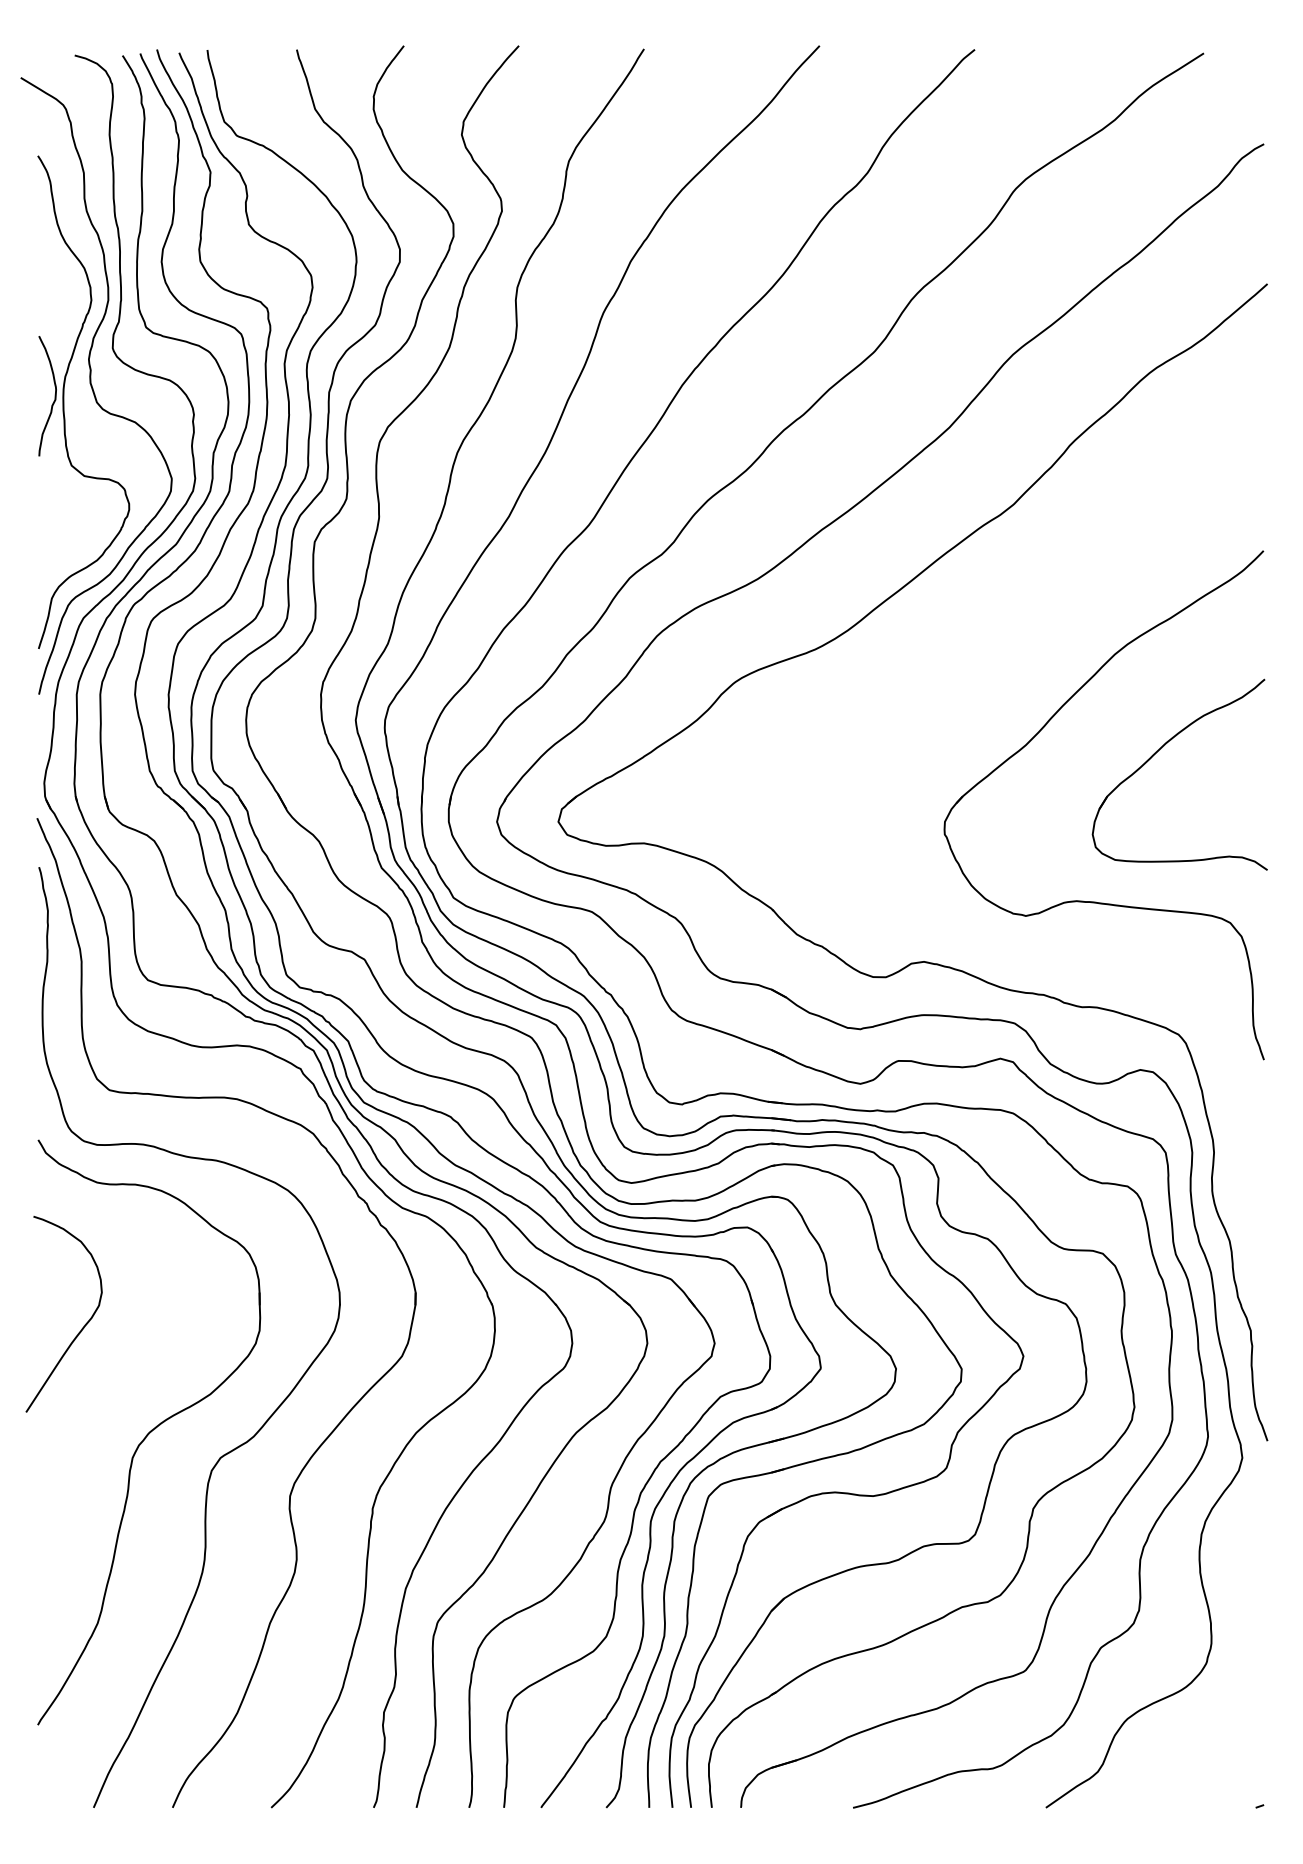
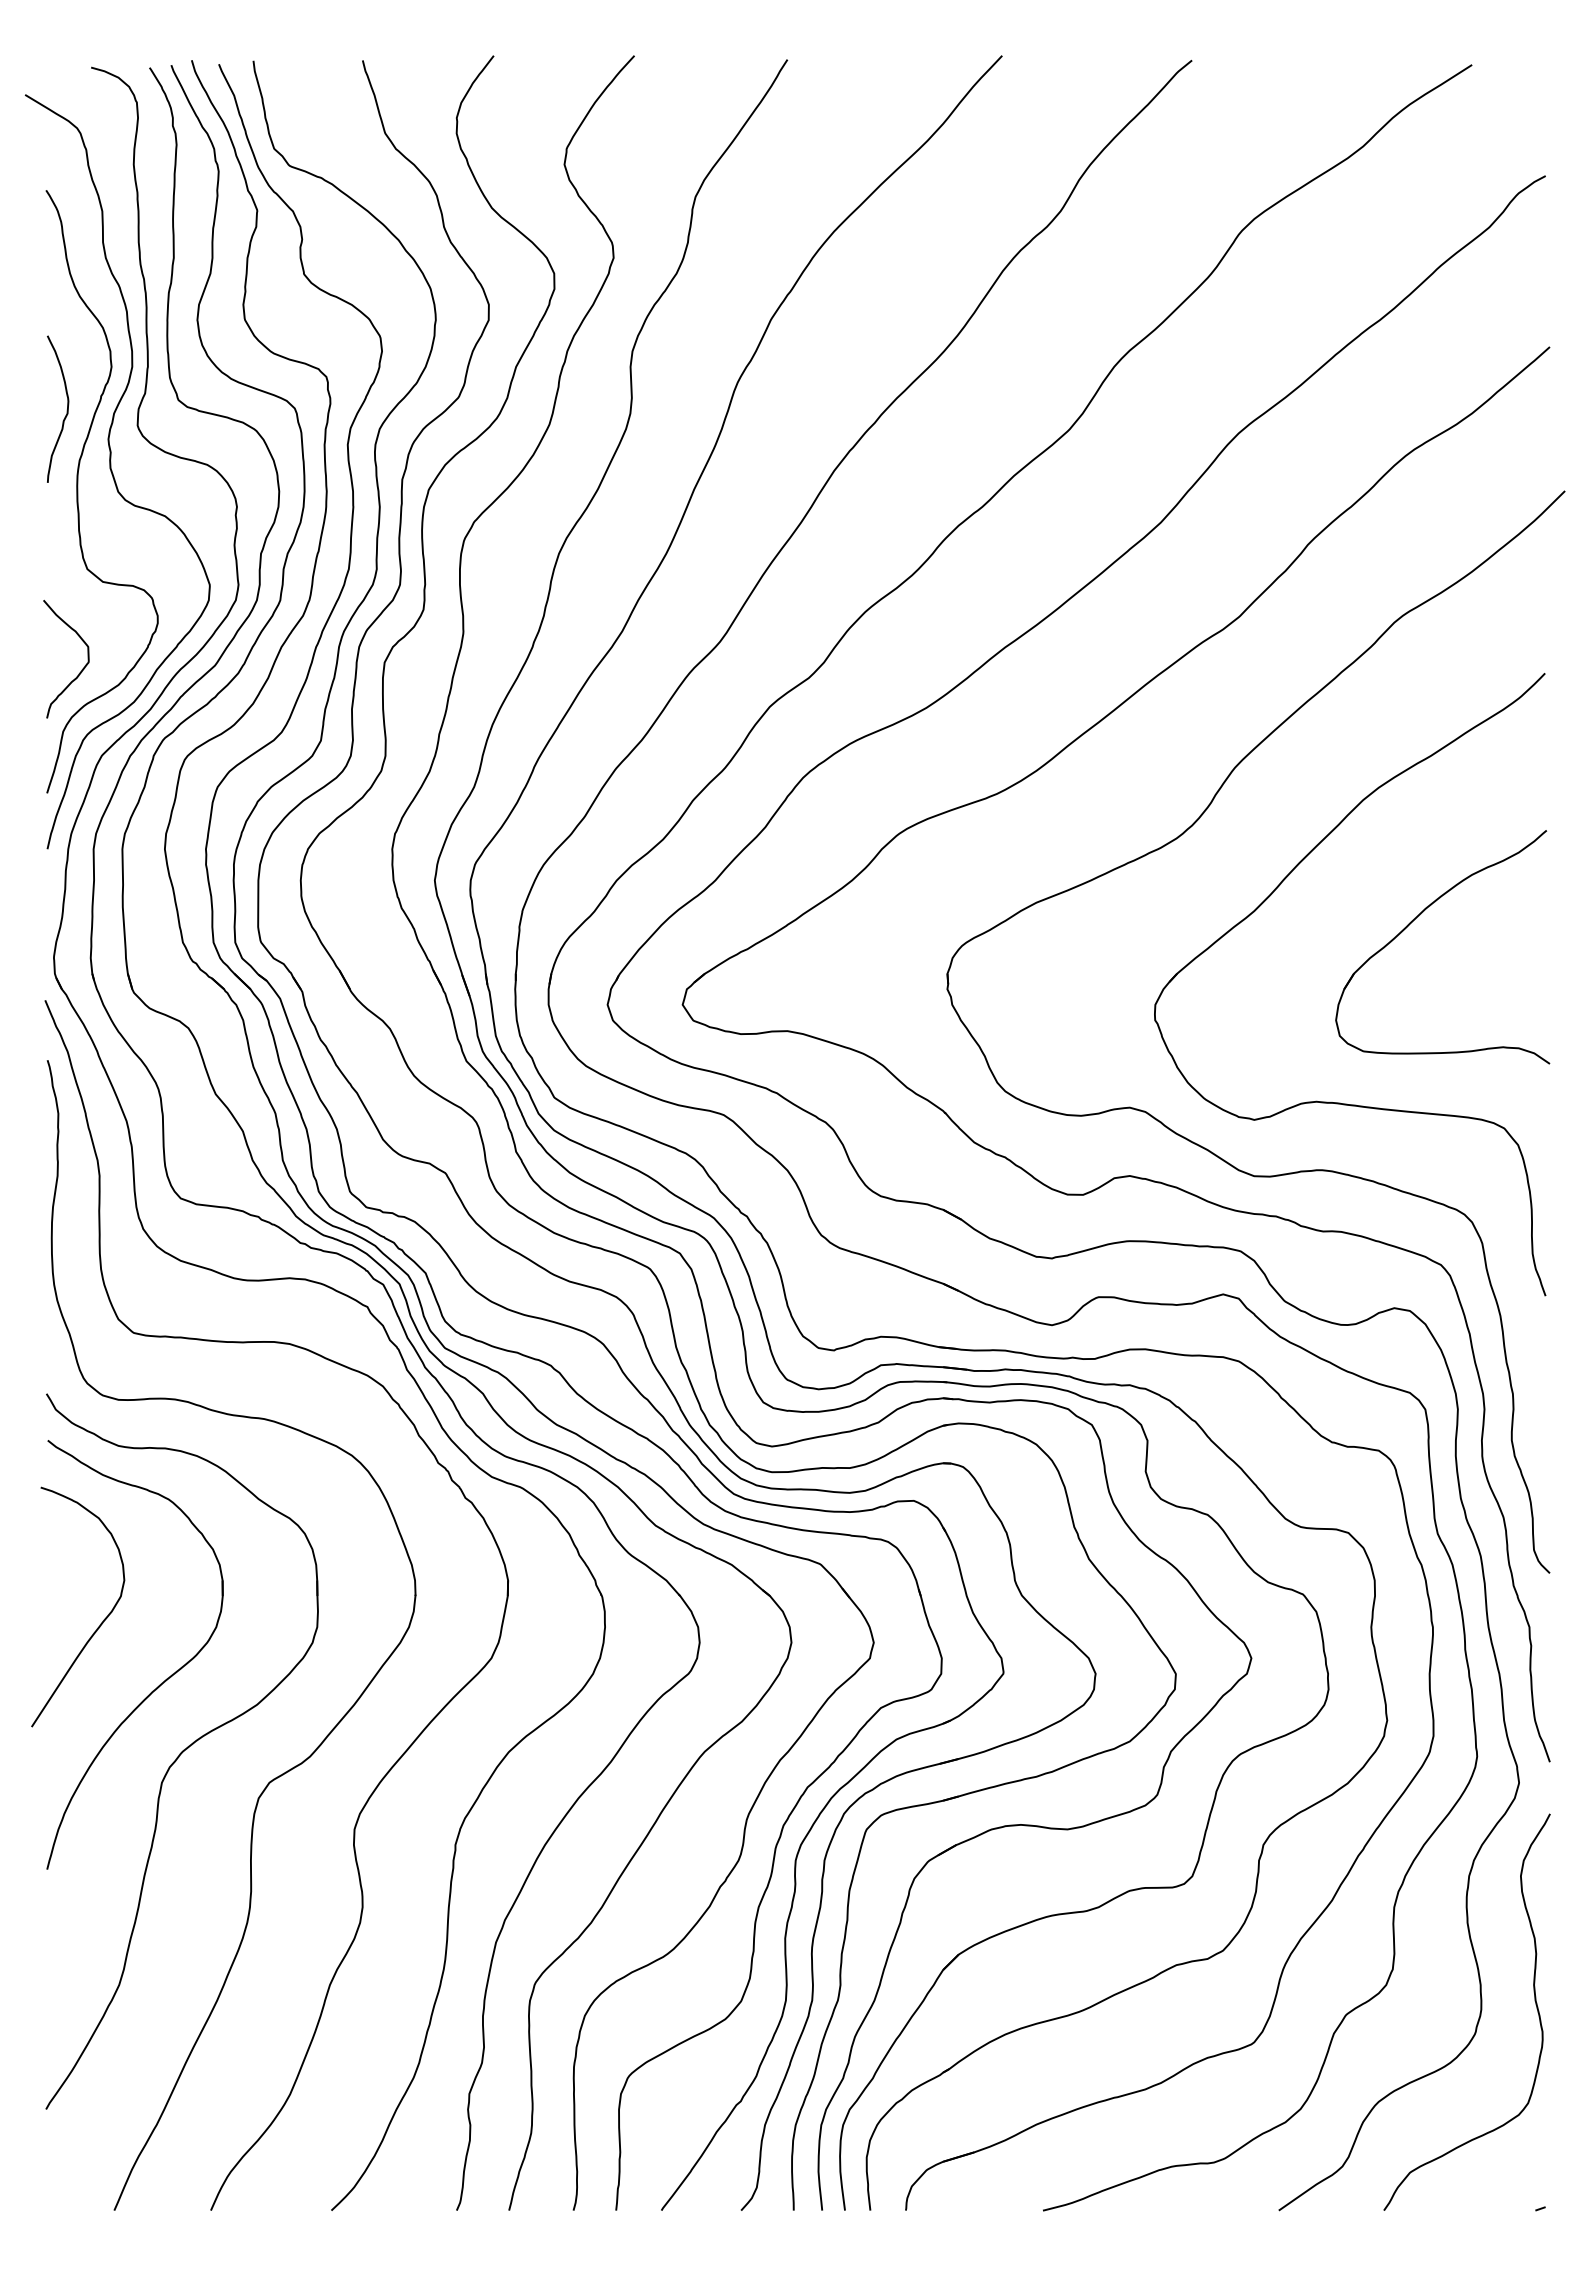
curve: (54, 397) -> (66, 410), moved
curve: (66, 547) -> (81, 669), added
part: (981, 936) -> (1199, 1144), added
part: (131, 1376) -> (160, 1683), added
curve: (1254, 1636) -> (1534, 2001), added

